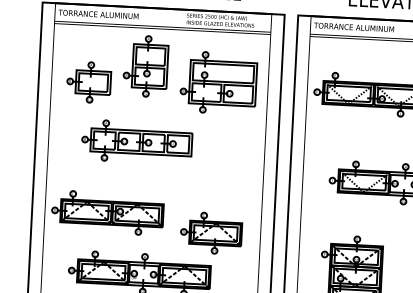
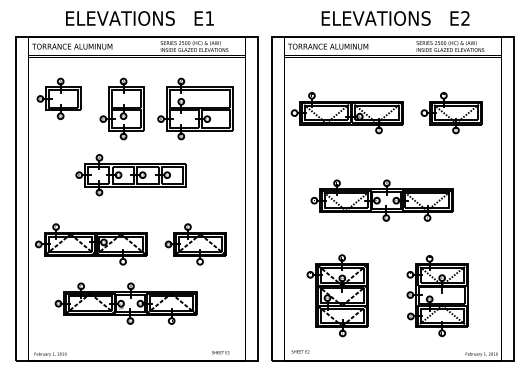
part: (145, 65) -> (121, 108), moved
part: (88, 81) -> (58, 98), moved
part: (136, 142) -> (130, 175), moved
part: (210, 233) -> (195, 244), moved

